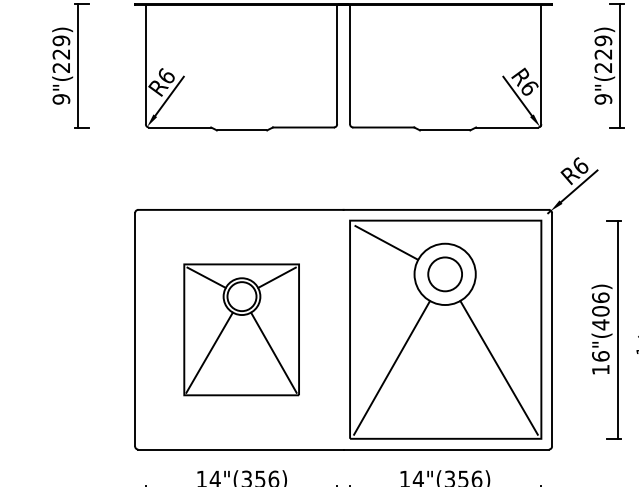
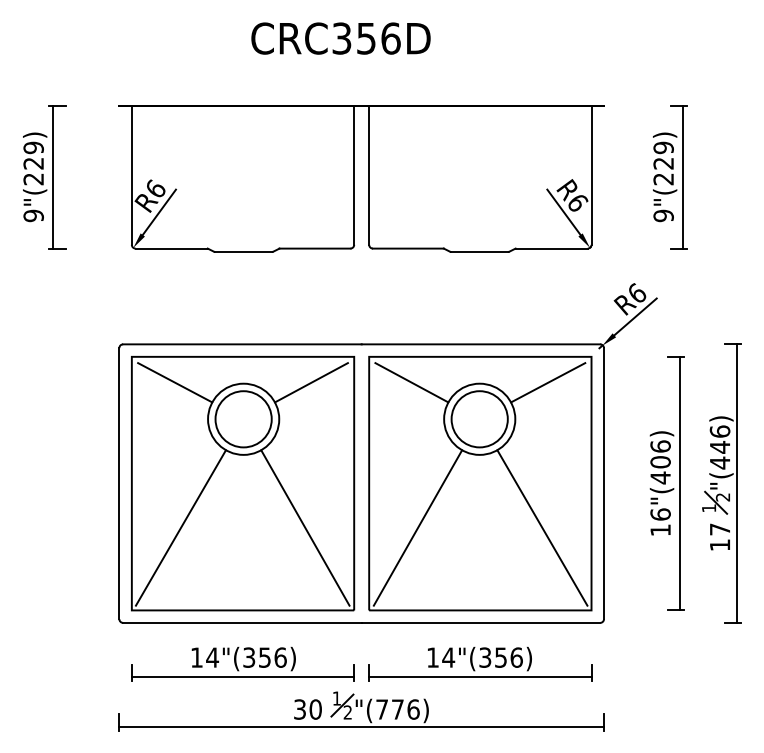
line: (504, 242) -> (548, 382), added
circle: (444, 274) -> (479, 419), size x1.43
part: (241, 329) -> (243, 483), size x1.67

